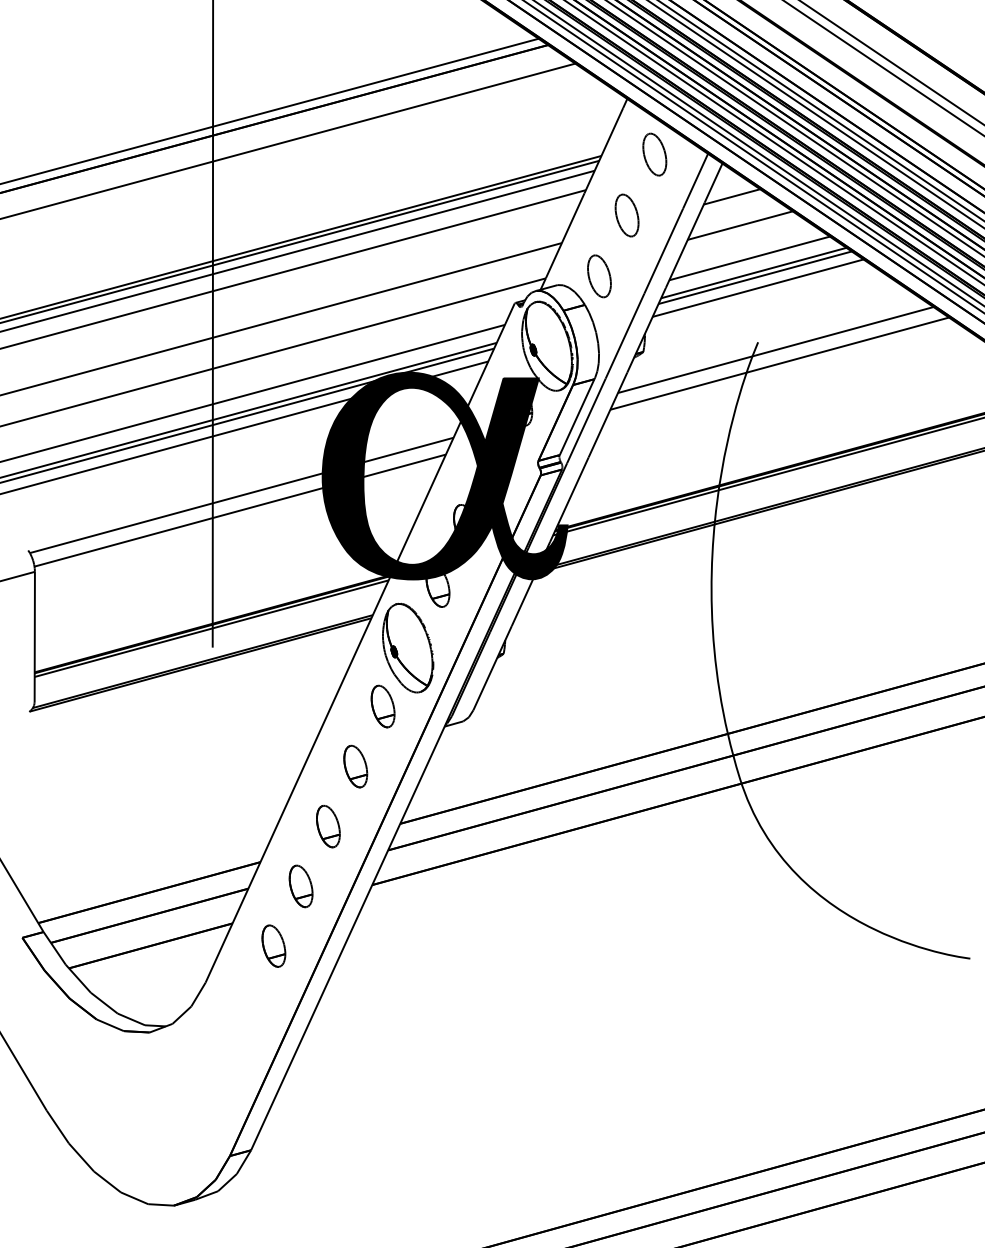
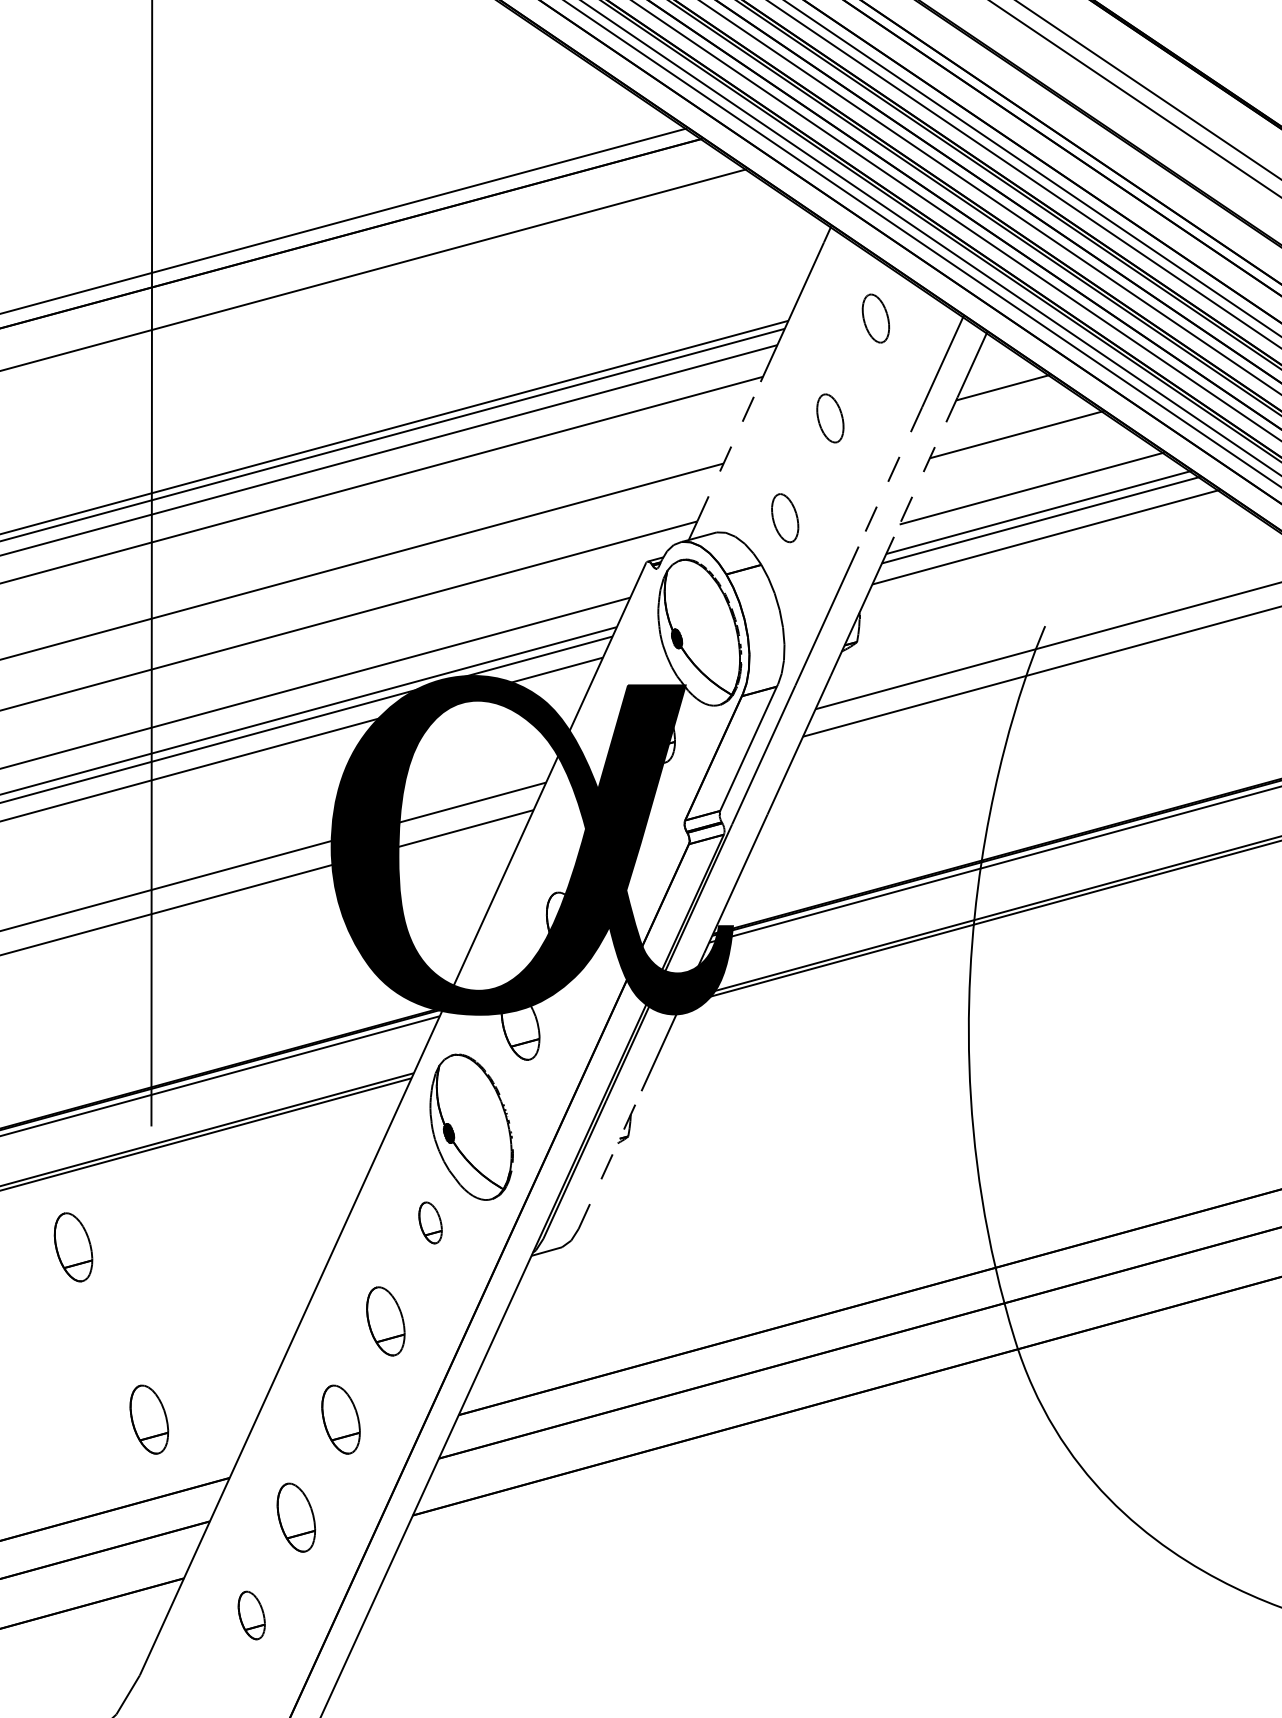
part: (654, 154) -> (875, 318), size x0.7
part: (626, 215) -> (829, 418), size x0.7
line: (565, 235) -> (729, 451), solid -> dashed
line: (685, 245) -> (926, 467), solid -> dashed
line: (663, 251) -> (890, 477), solid -> dashed
part: (599, 276) -> (785, 518), size x0.7
line: (492, 667) -> (609, 1158), solid -> dashed
part: (382, 706) -> (429, 1222), size x0.6
part: (164, 721) -> (72, 1247), added
part: (211, 826) -> (149, 1419), added
part: (273, 945) -> (251, 1614), size x0.7

